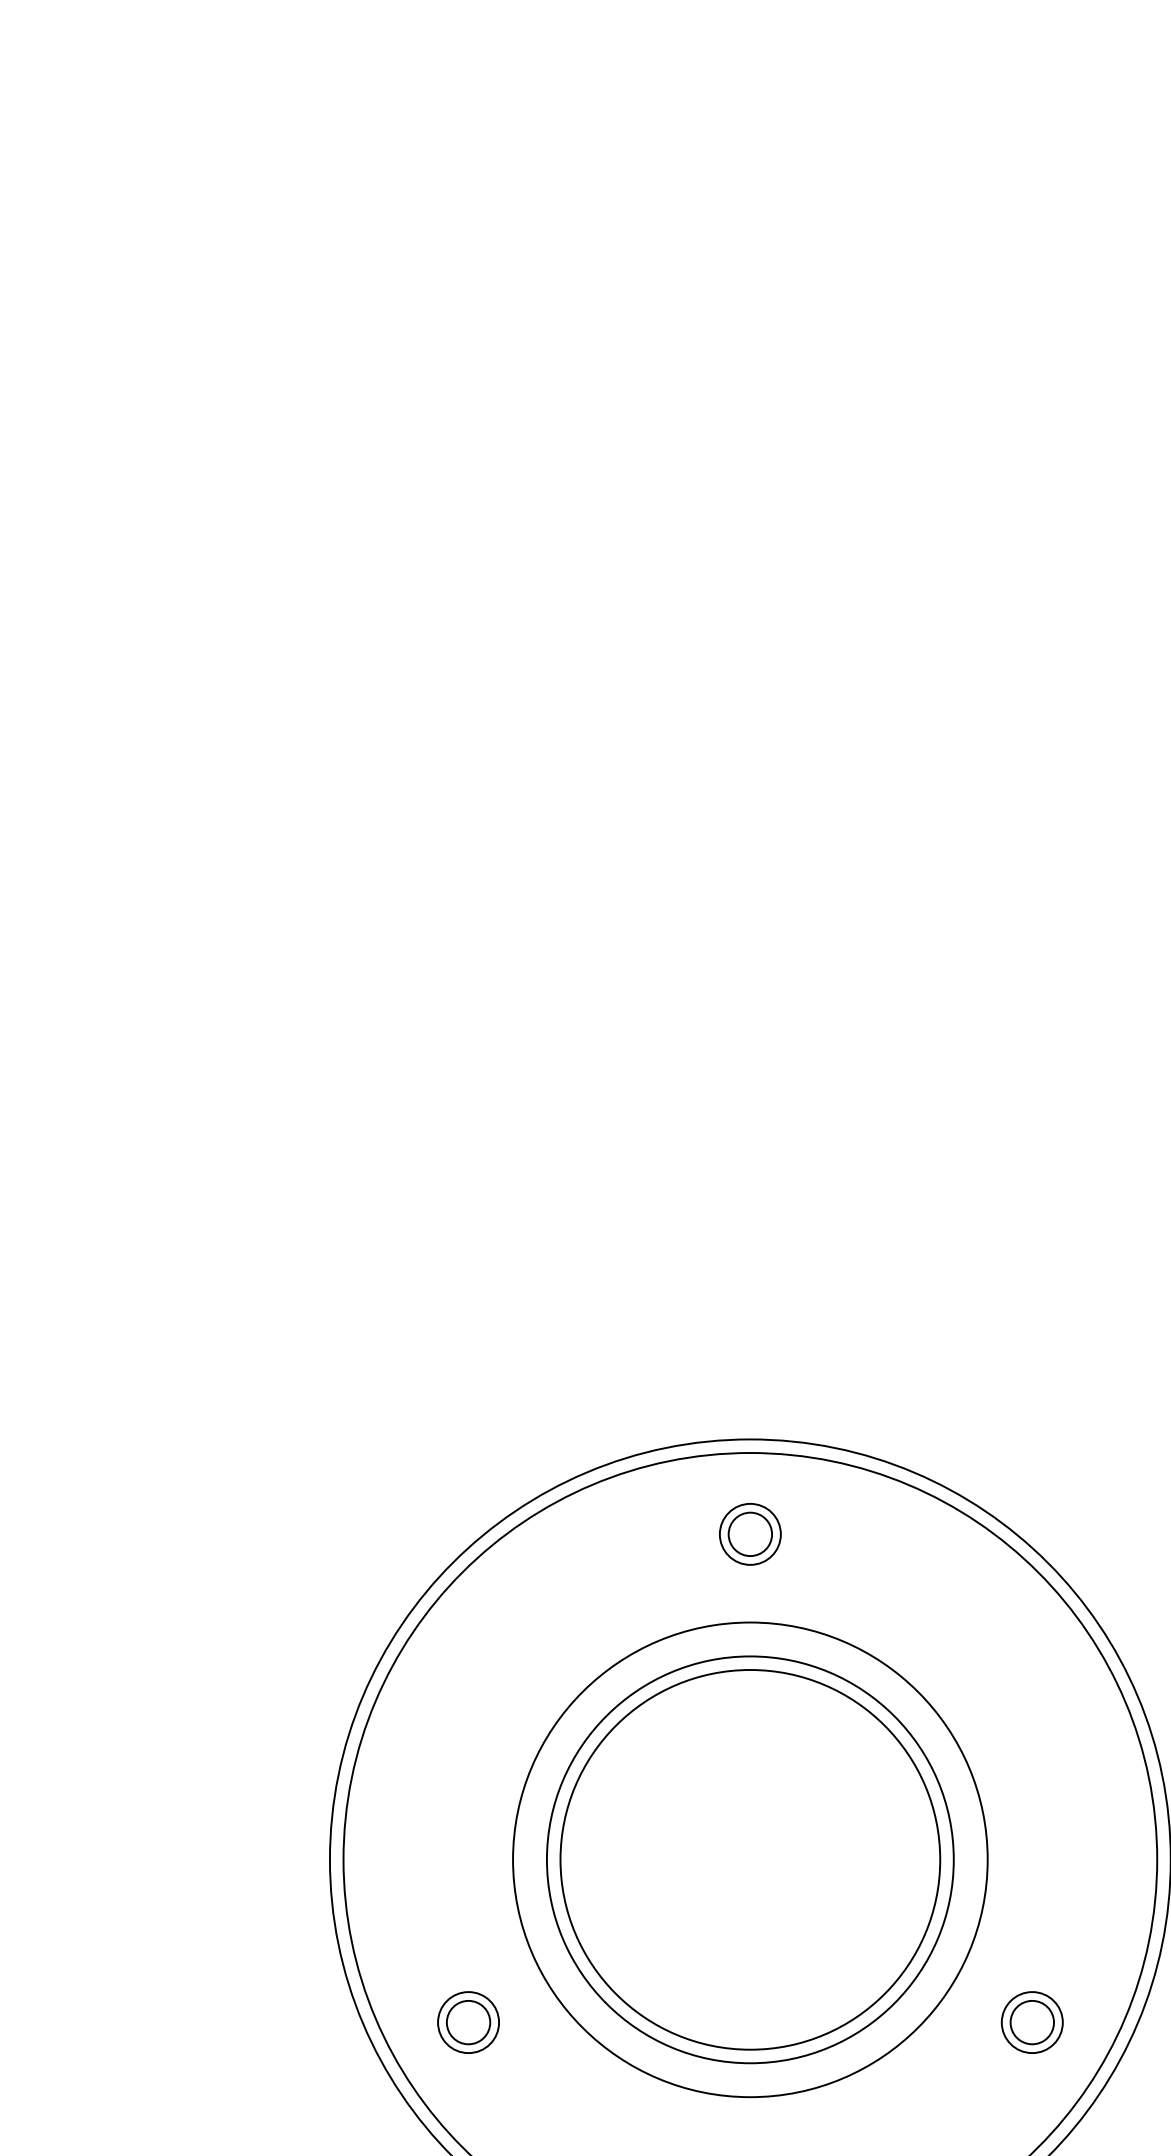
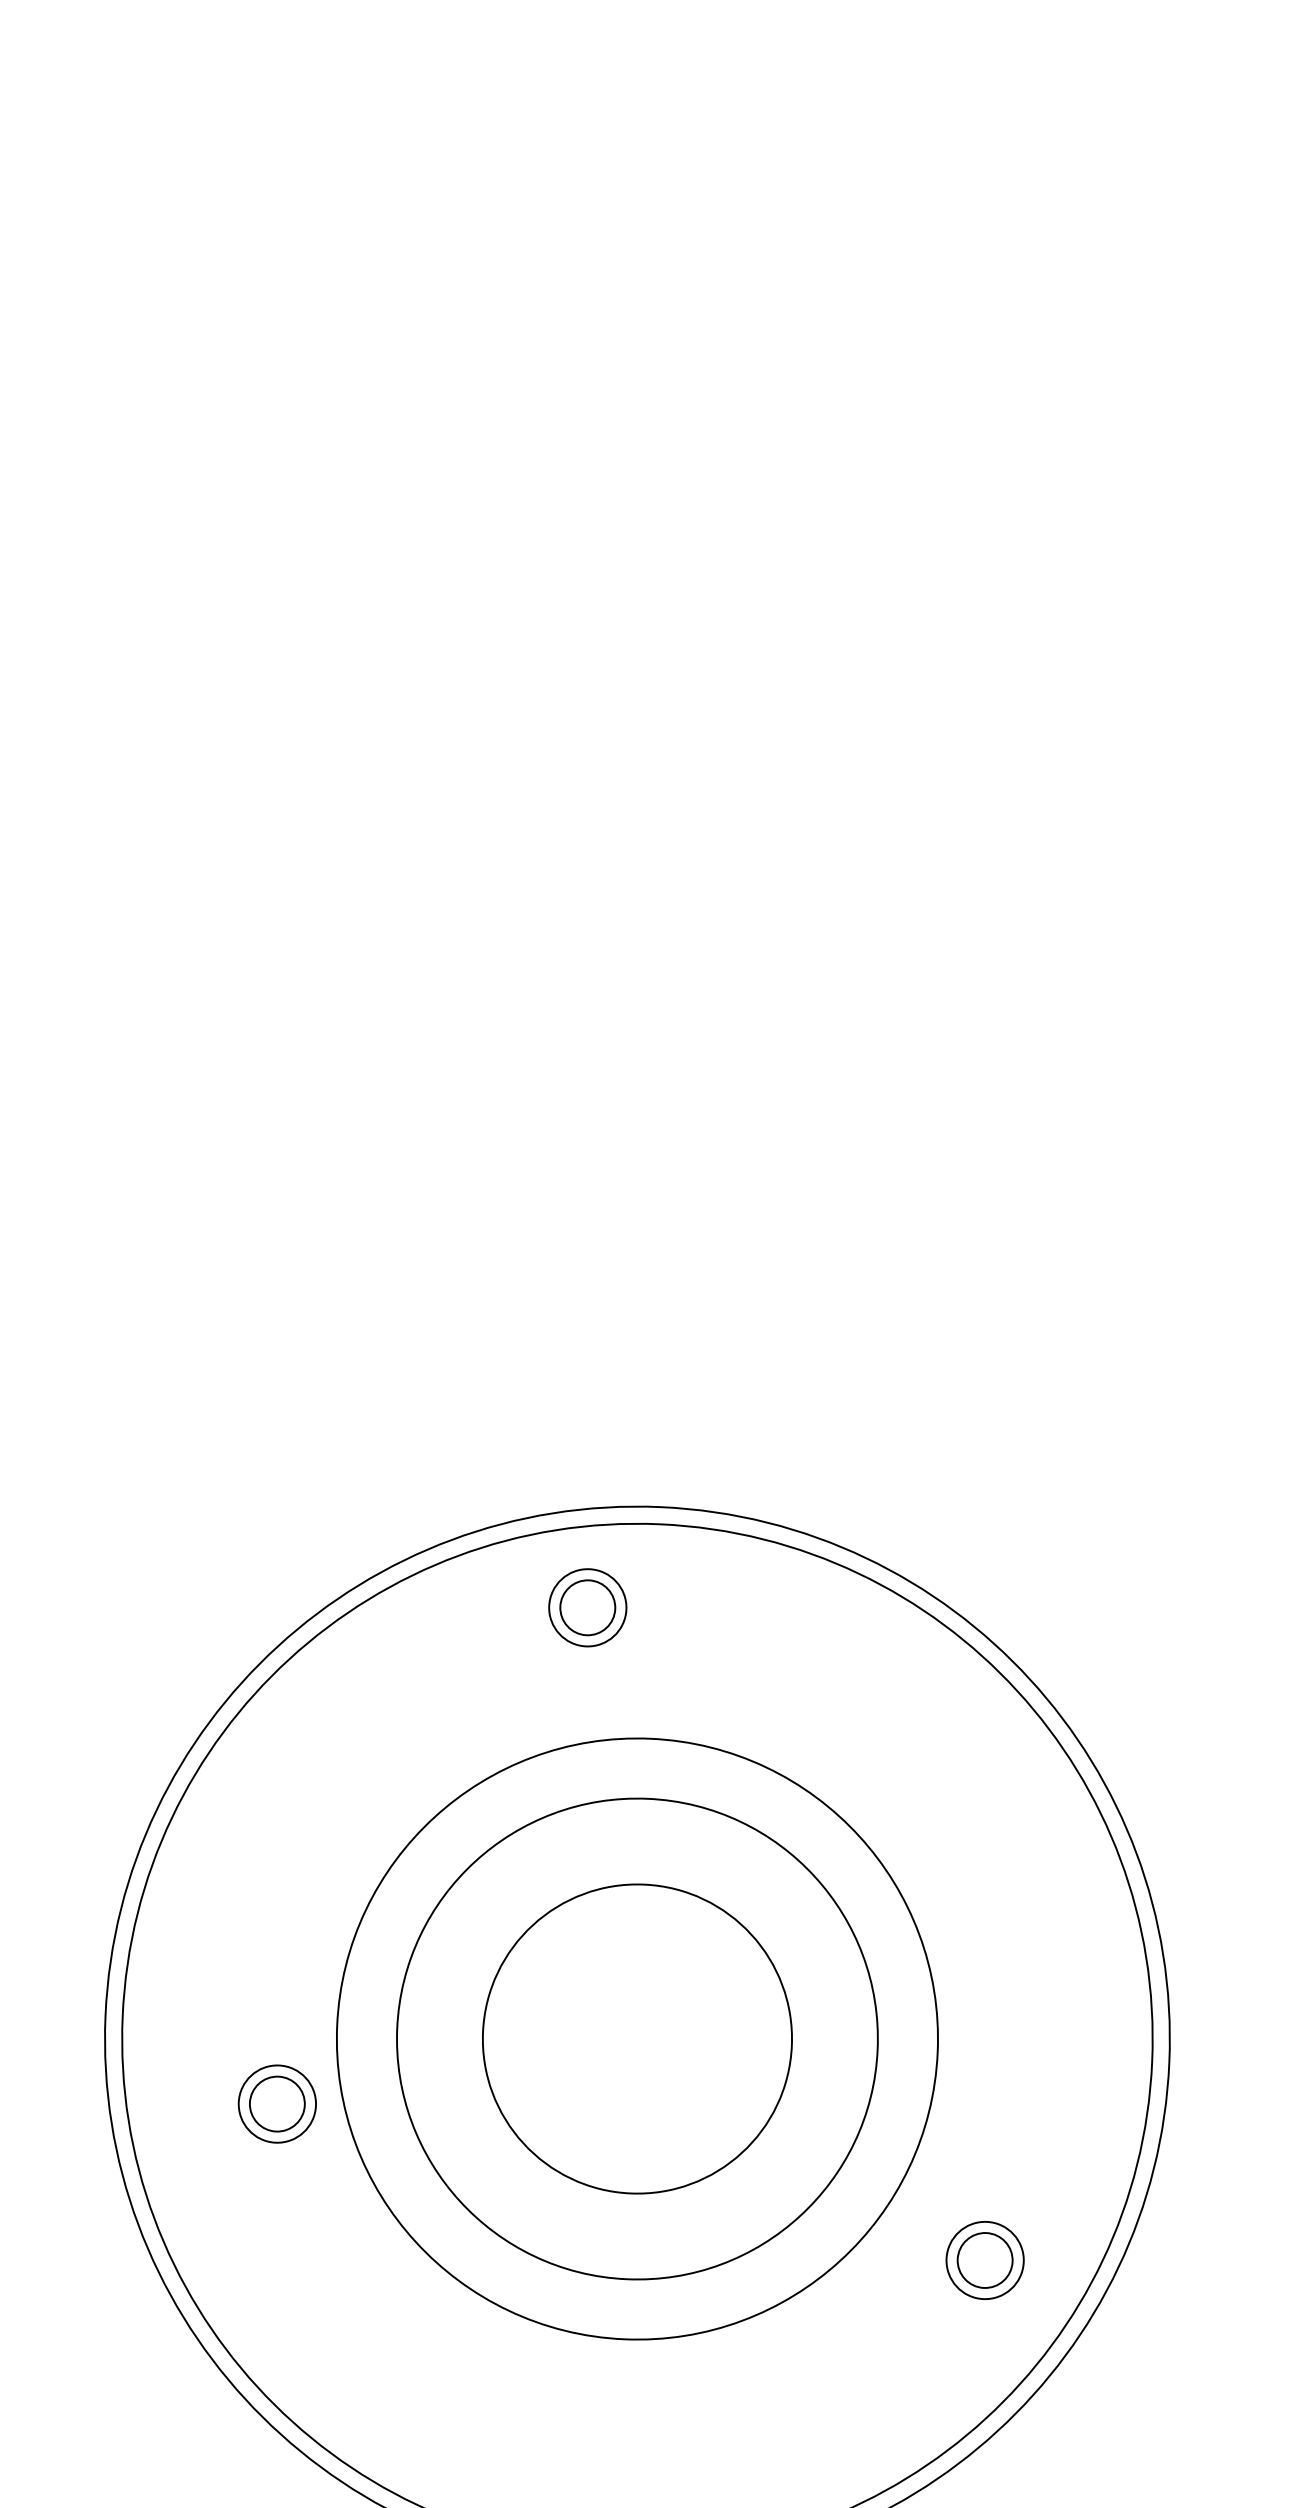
part: (750, 1534) -> (587, 1607), moved
circle: (749, 1859) -> (636, 2038), size x0.6
part: (468, 2022) -> (277, 2103), moved

